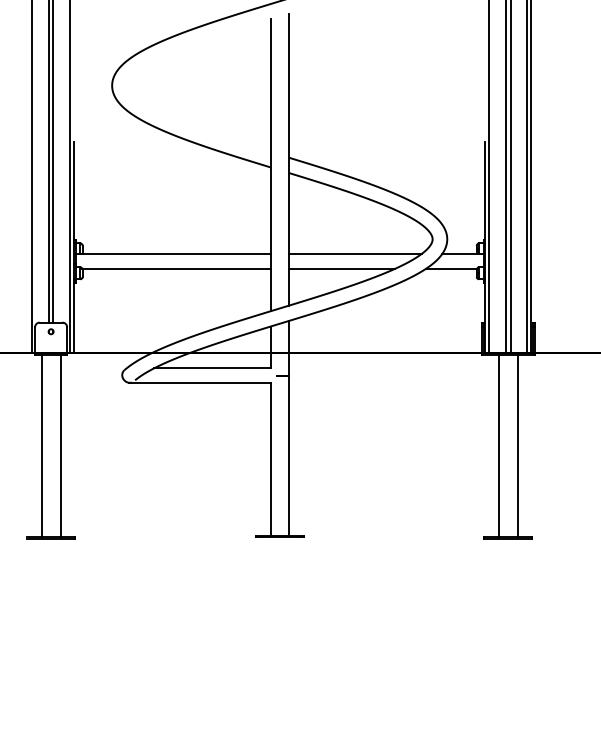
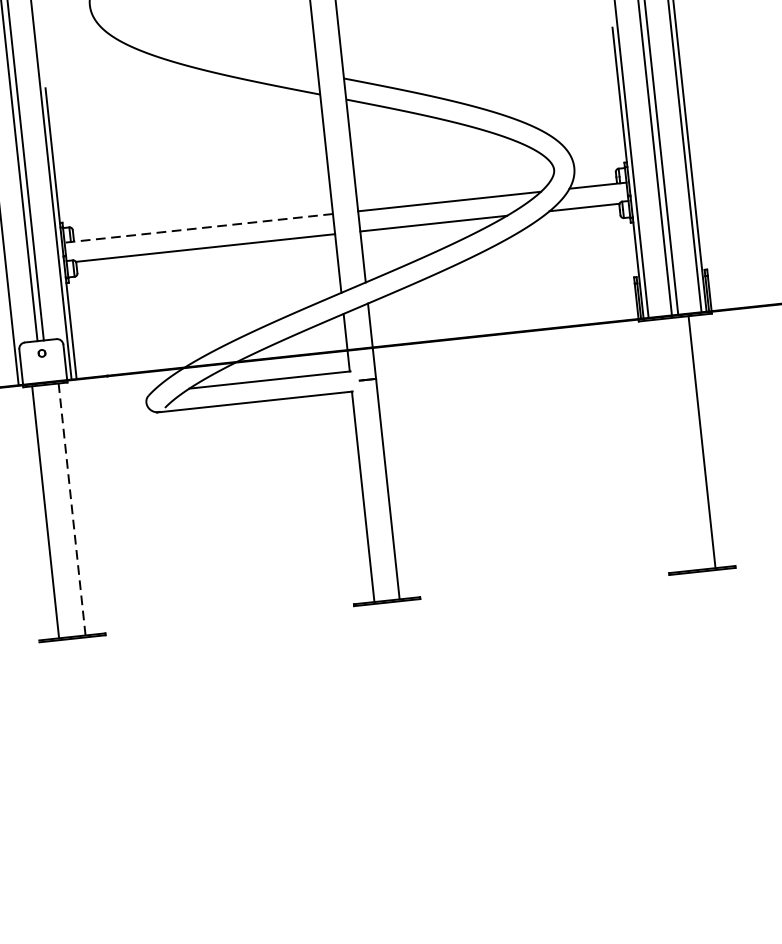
line: (172, 254) -> (197, 229), solid -> dashed
line: (60, 445) -> (71, 508), solid -> dashed
line: (498, 445) -> (675, 444), removed

